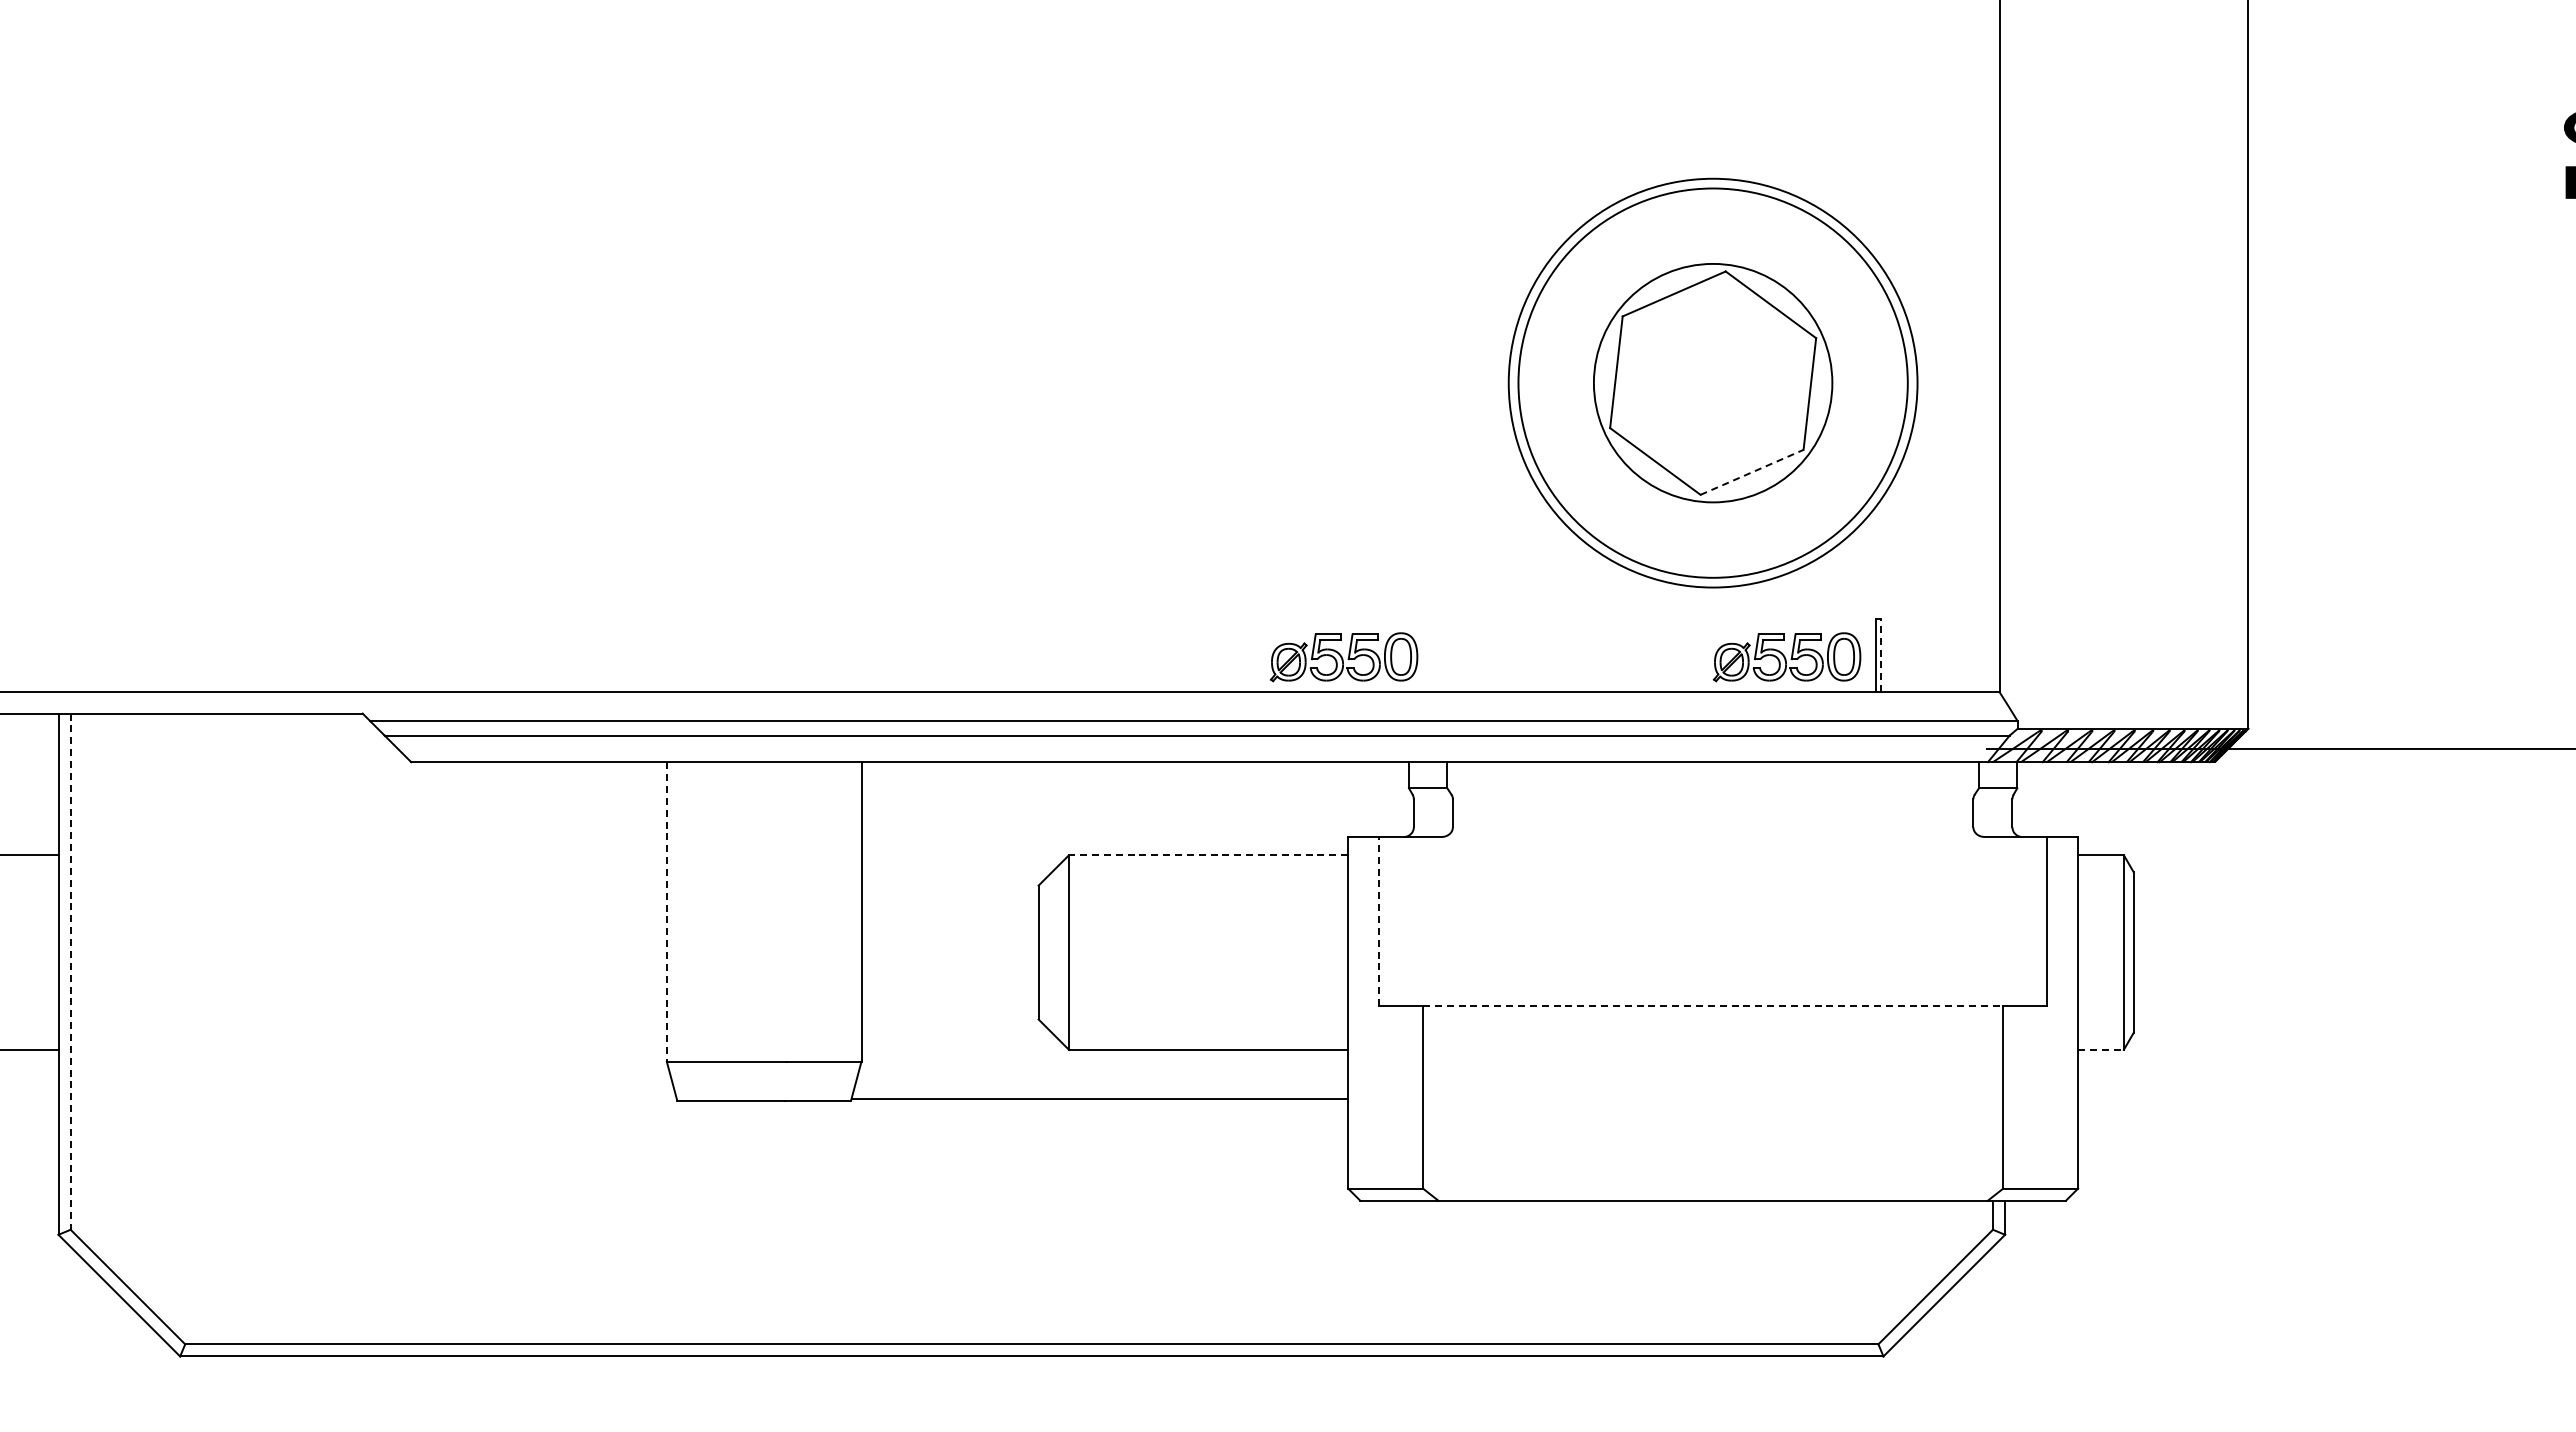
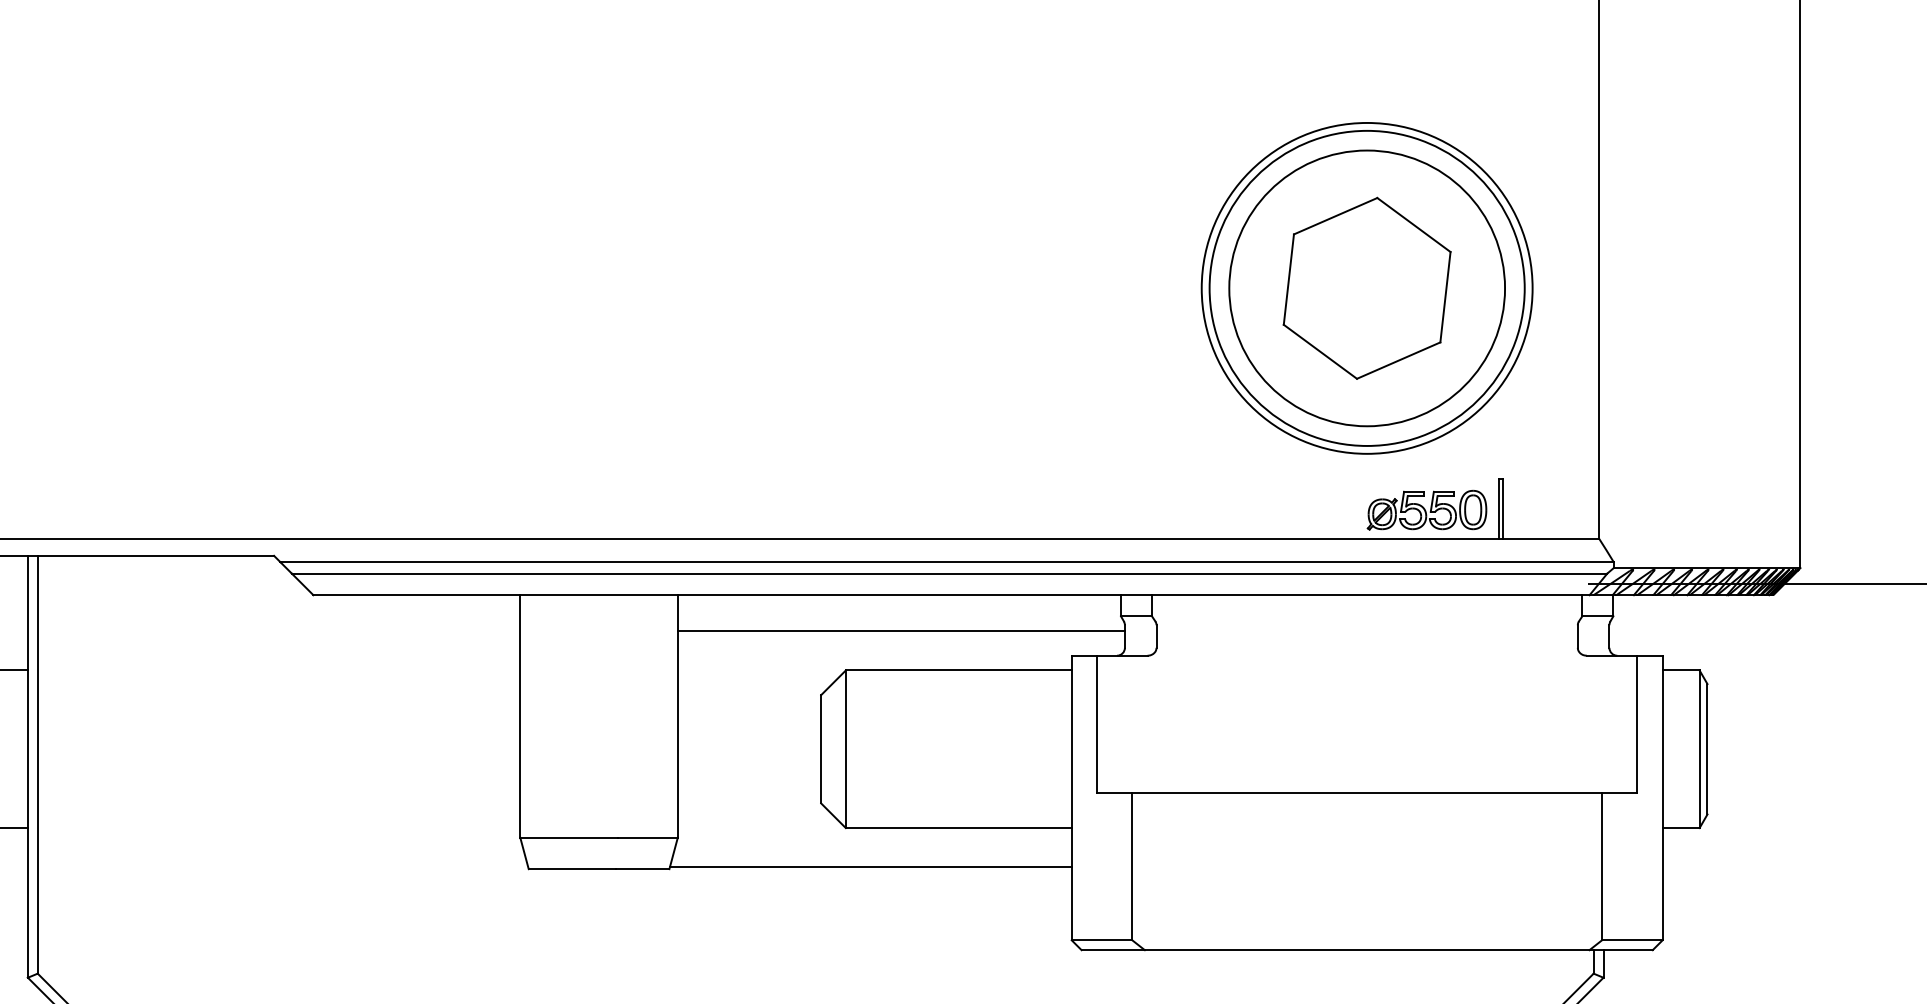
circle: (1712, 382) -> (1366, 287), size x1.43
line: (1752, 472) -> (1399, 360), dashed -> solid
line: (1881, 655) -> (1503, 508), dashed -> solid
part: (1344, 657) -> (1068, 510), removed
line: (1137, 806) -> (901, 631), added
line: (1208, 855) -> (958, 670), dashed -> solid
line: (666, 911) -> (520, 716), dashed -> solid
line: (1379, 921) -> (1097, 724), dashed -> solid
line: (70, 972) -> (37, 765), dashed -> solid
line: (1713, 1006) -> (1367, 792), dashed -> solid
line: (2101, 1049) -> (1681, 827), dashed -> solid

